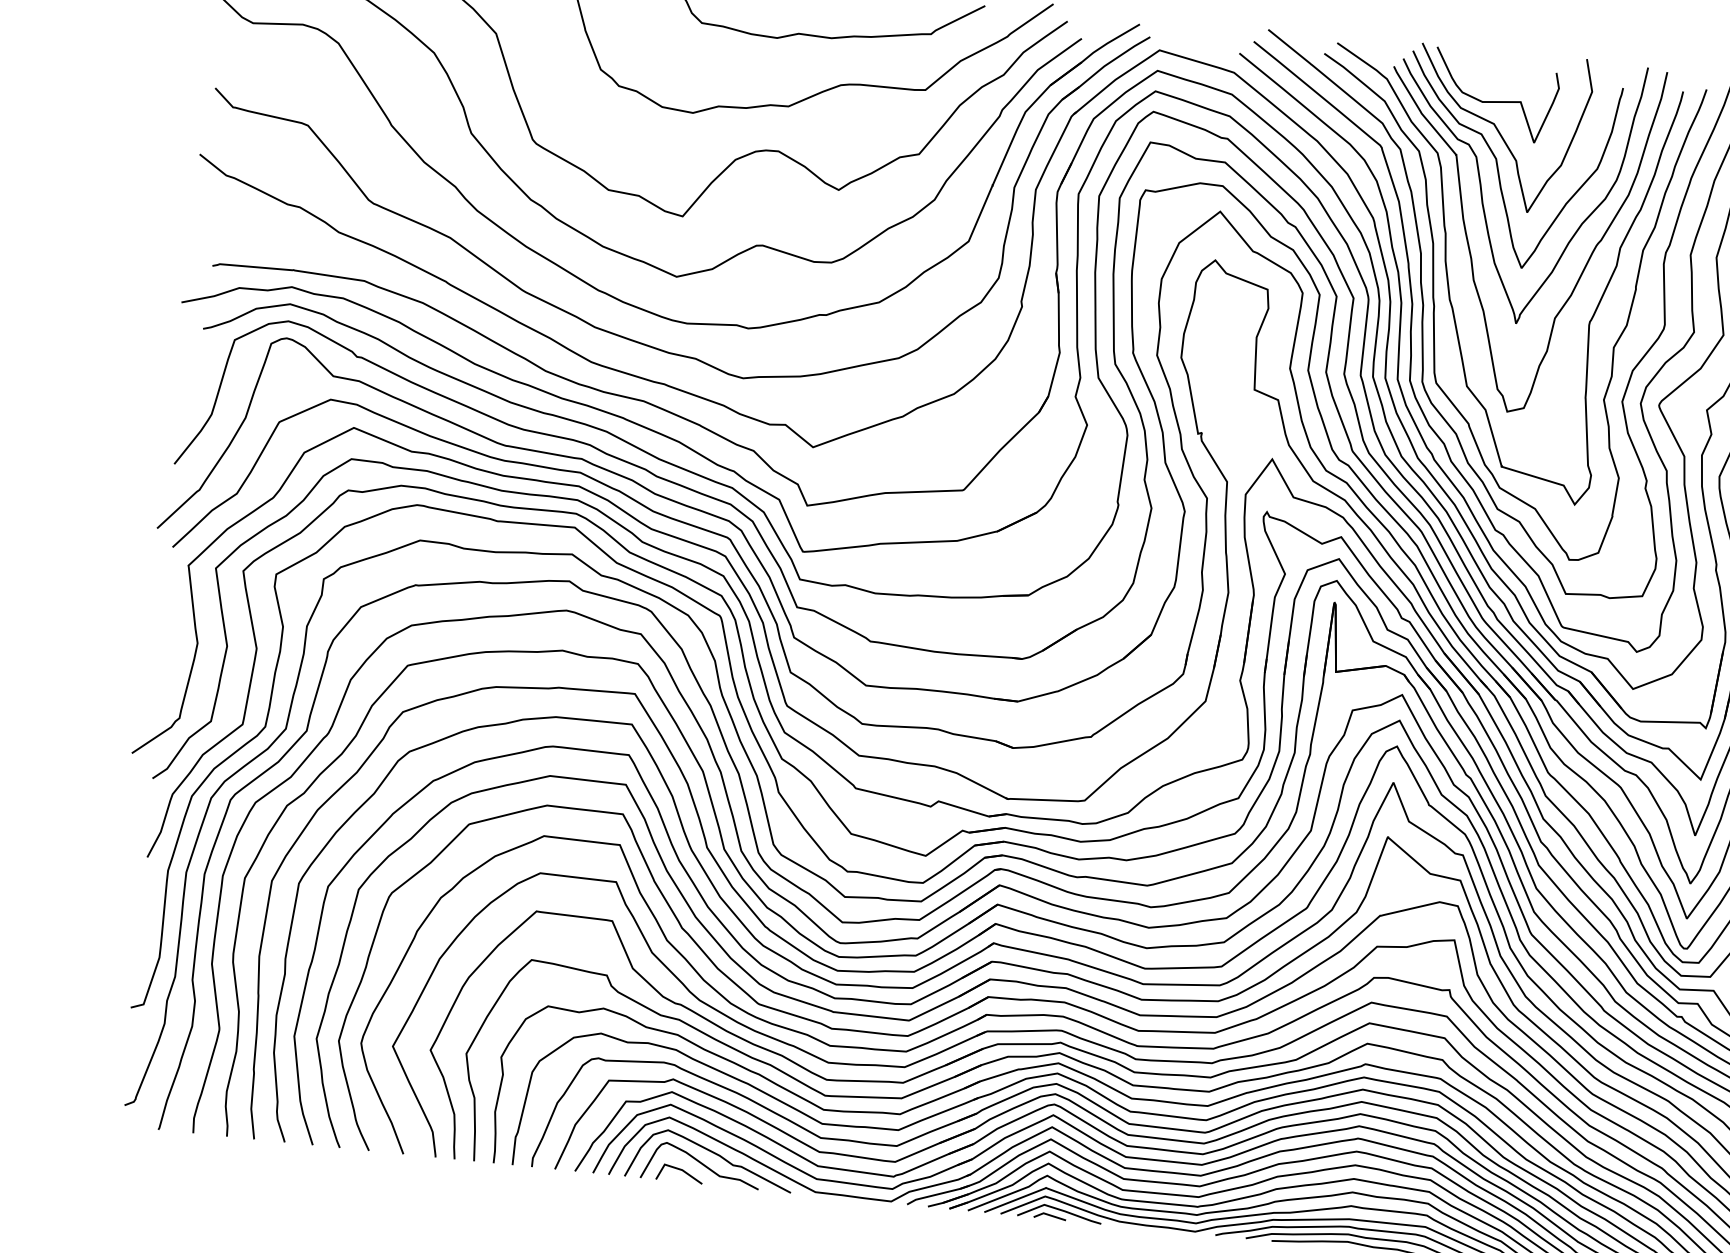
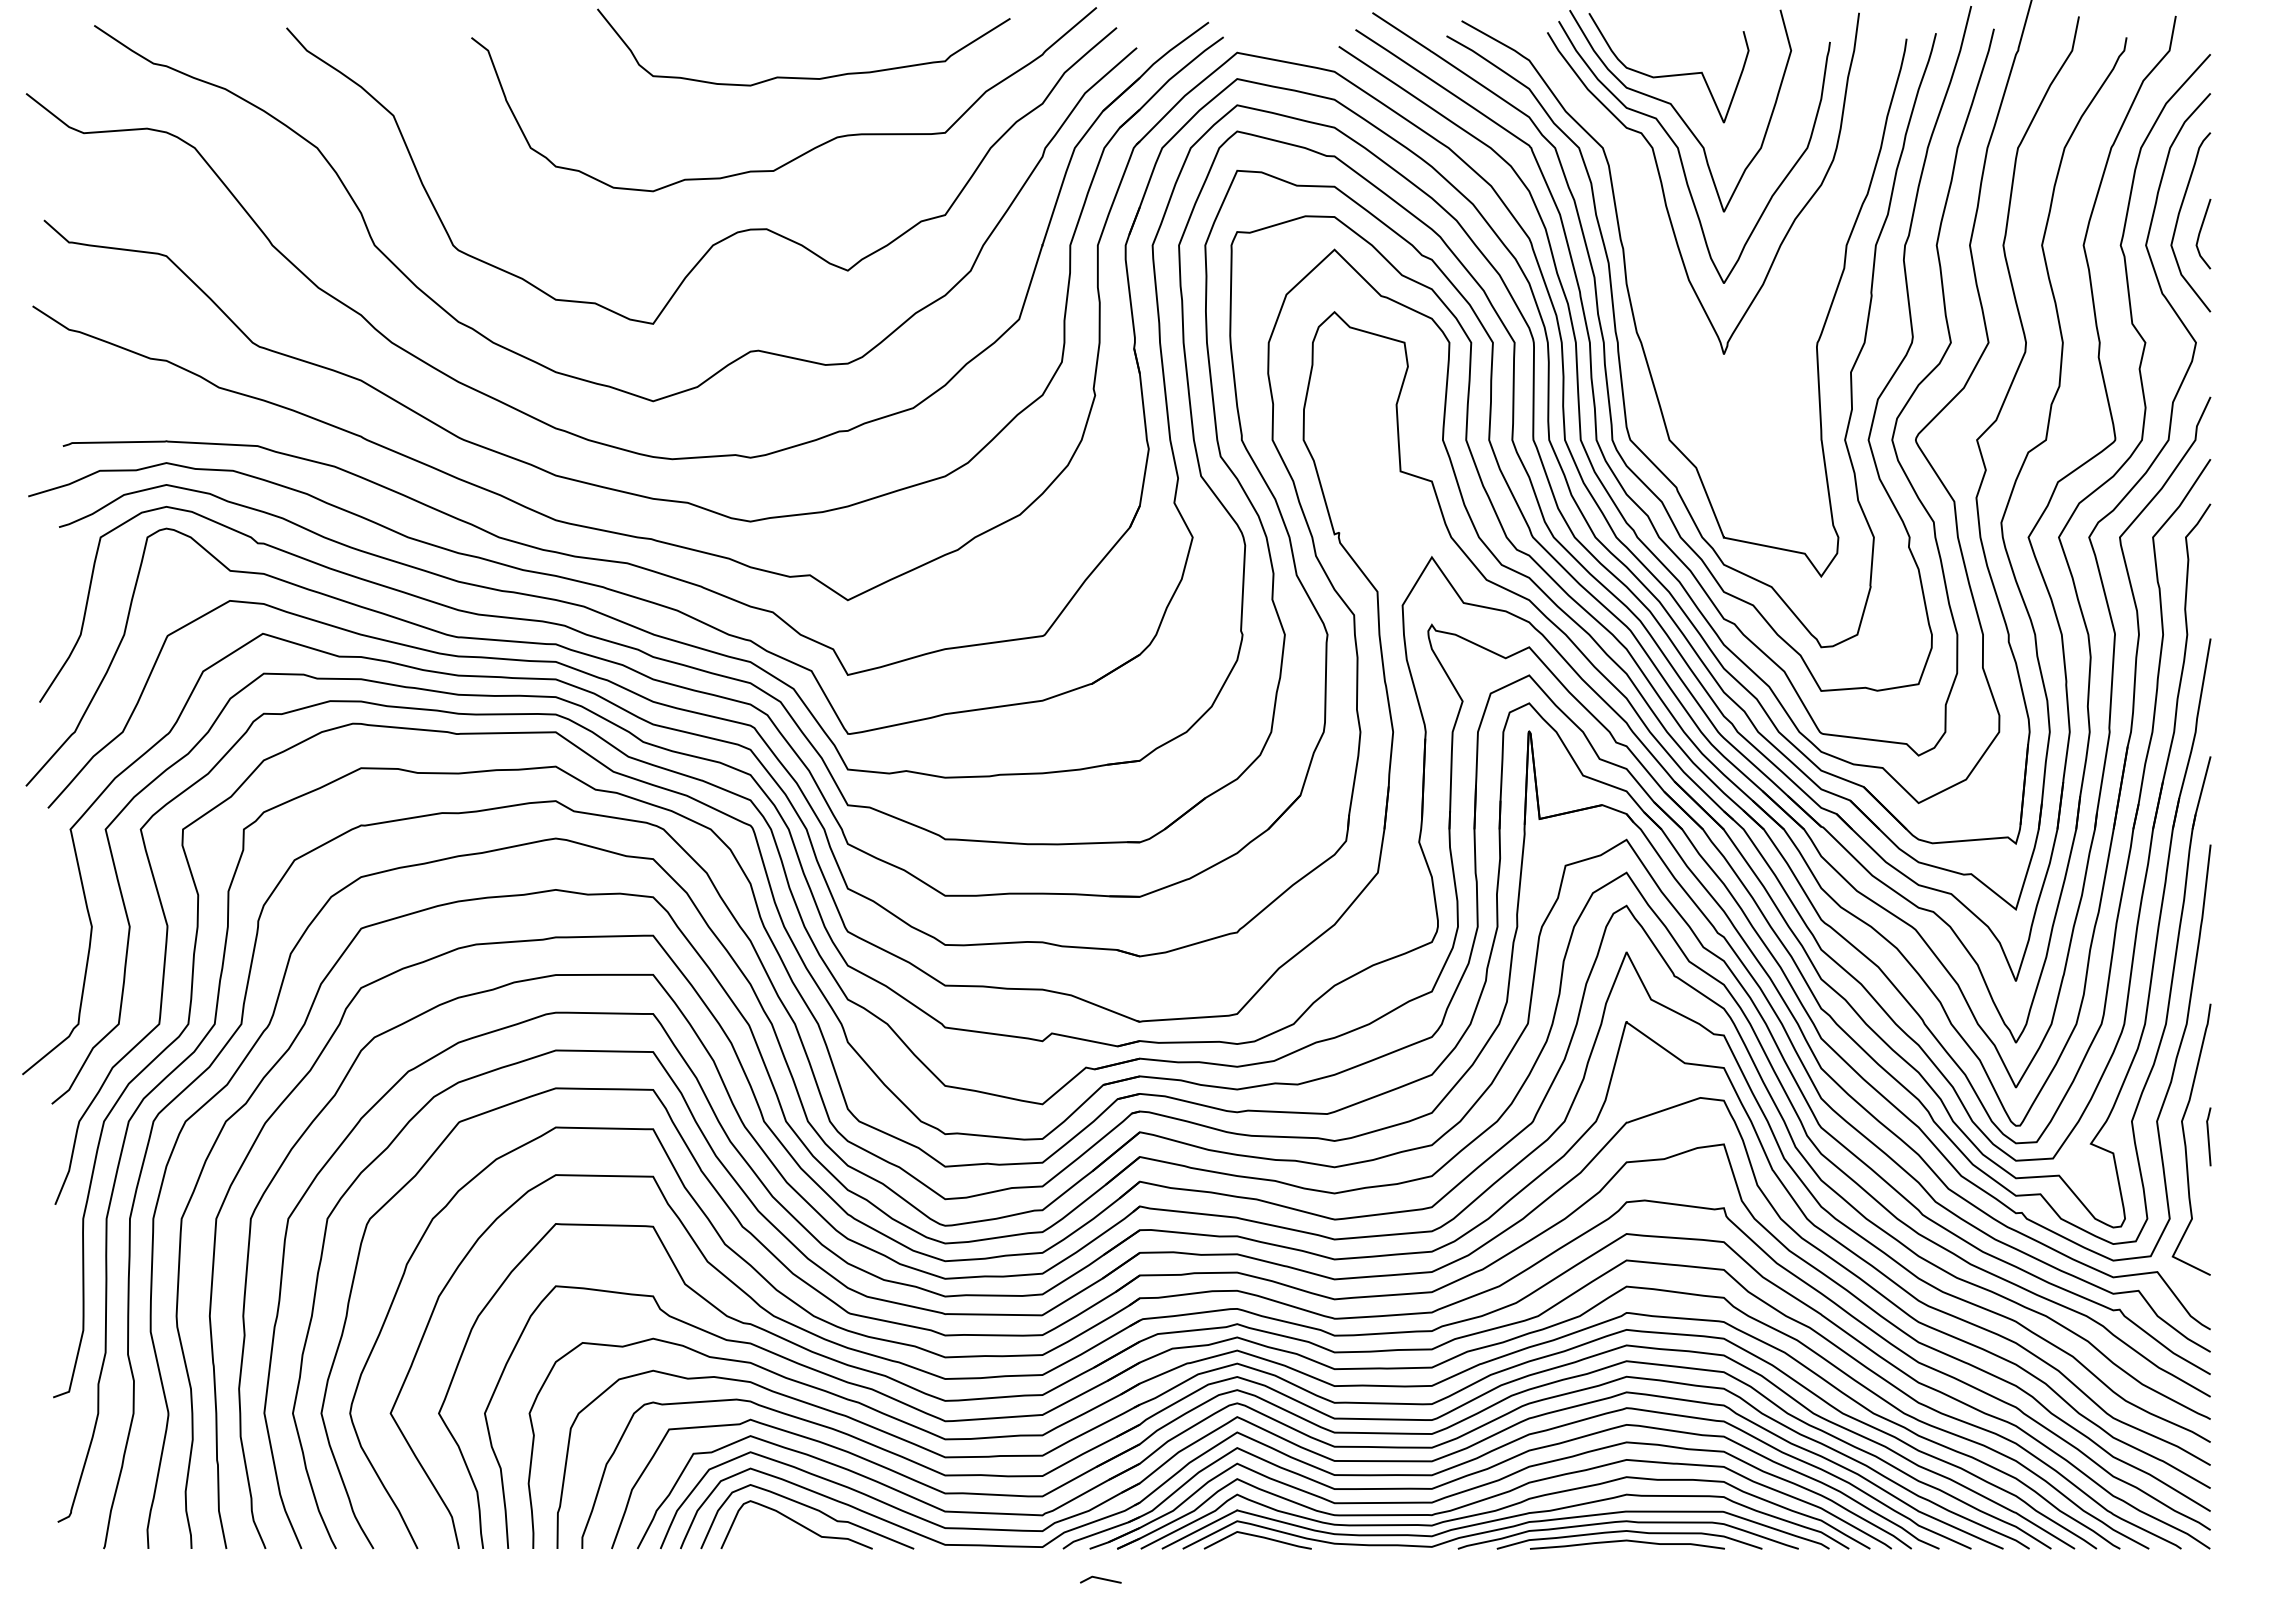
curve: (1469, 244) -> (1654, 259), removed
line: (679, 1170) -> (770, 1534), removed
line: (1049, 1216) -> (1100, 1579), moved

